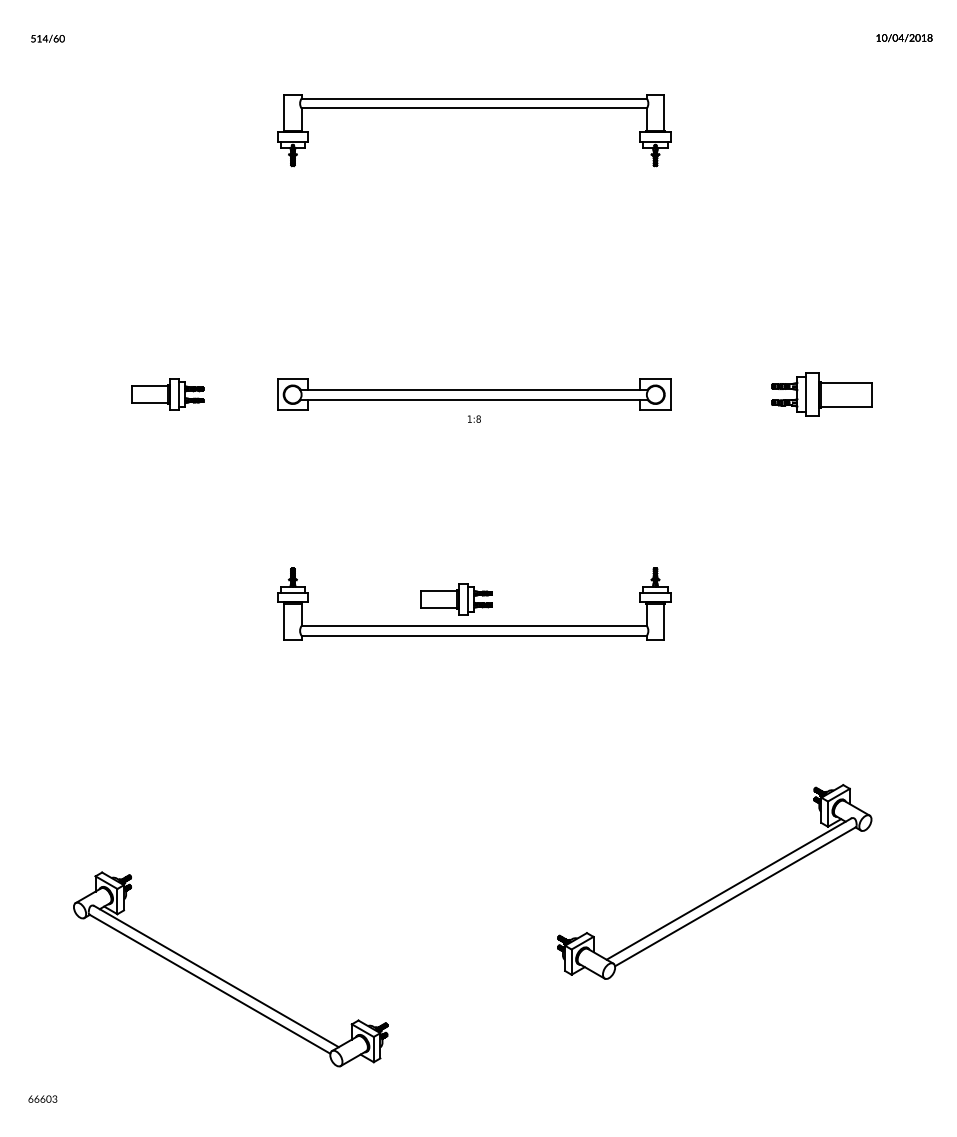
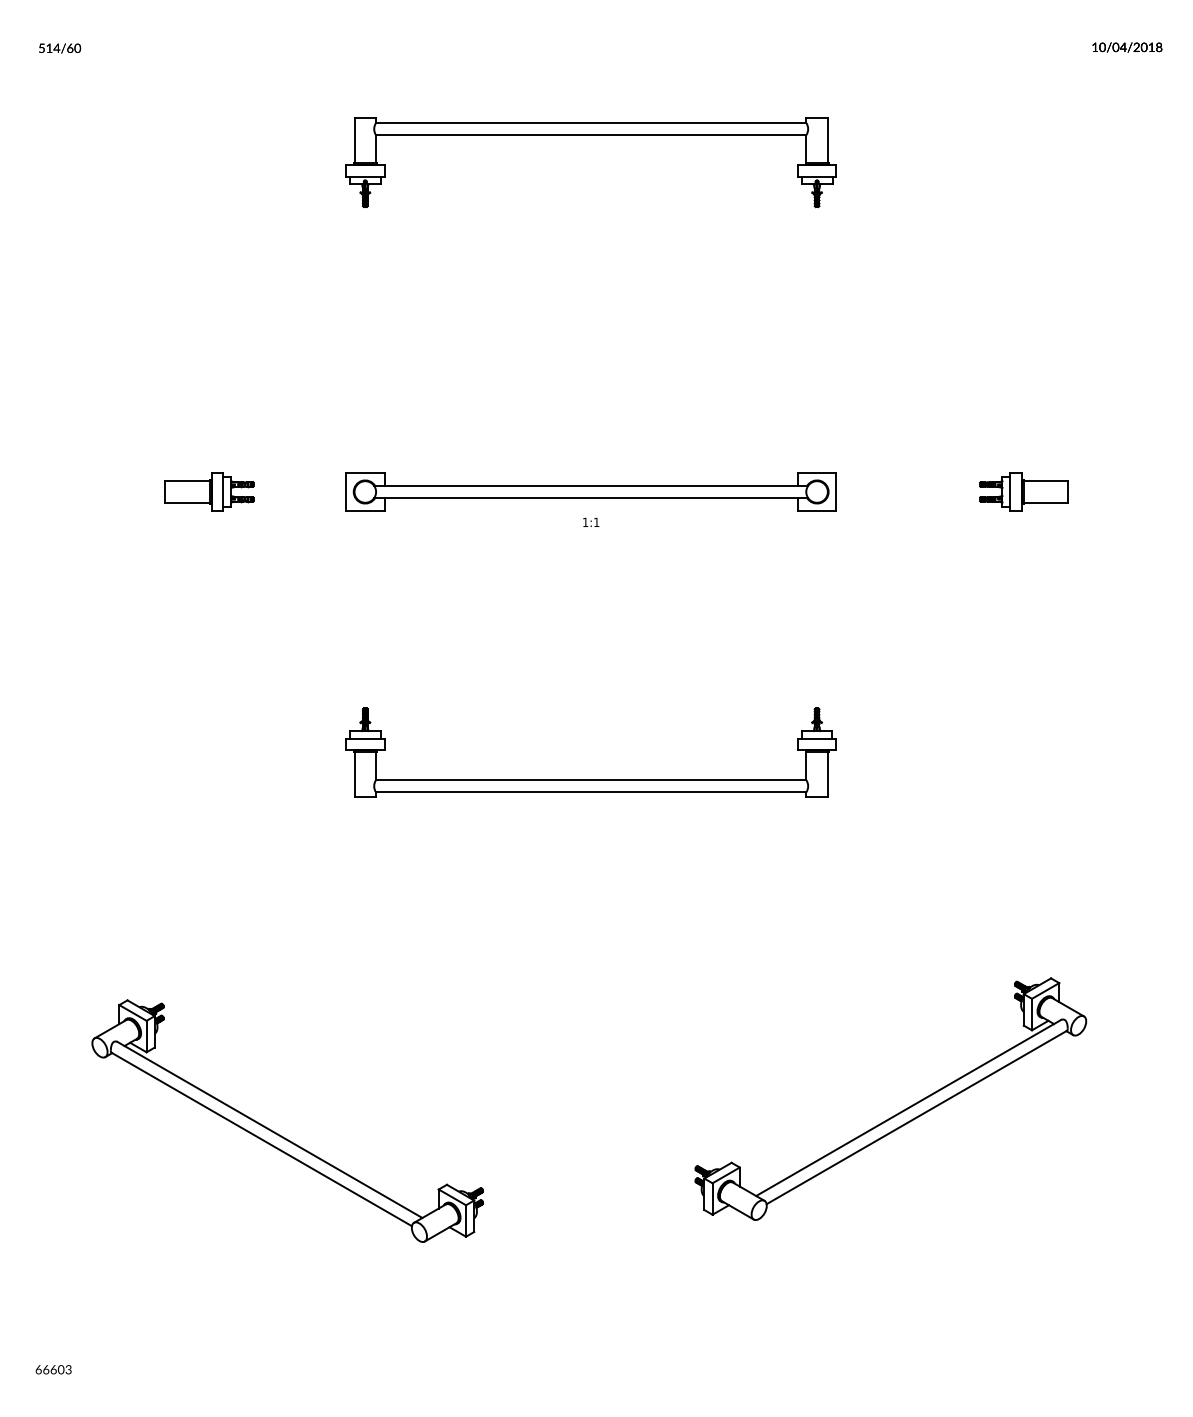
part: (821, 394) -> (1023, 491), size x0.71
text: (478, 419) -> (596, 522), 1:8 -> 1:1
part: (456, 598) -> (569, 746), removed
part: (223, 979) -> (278, 1133), moved

